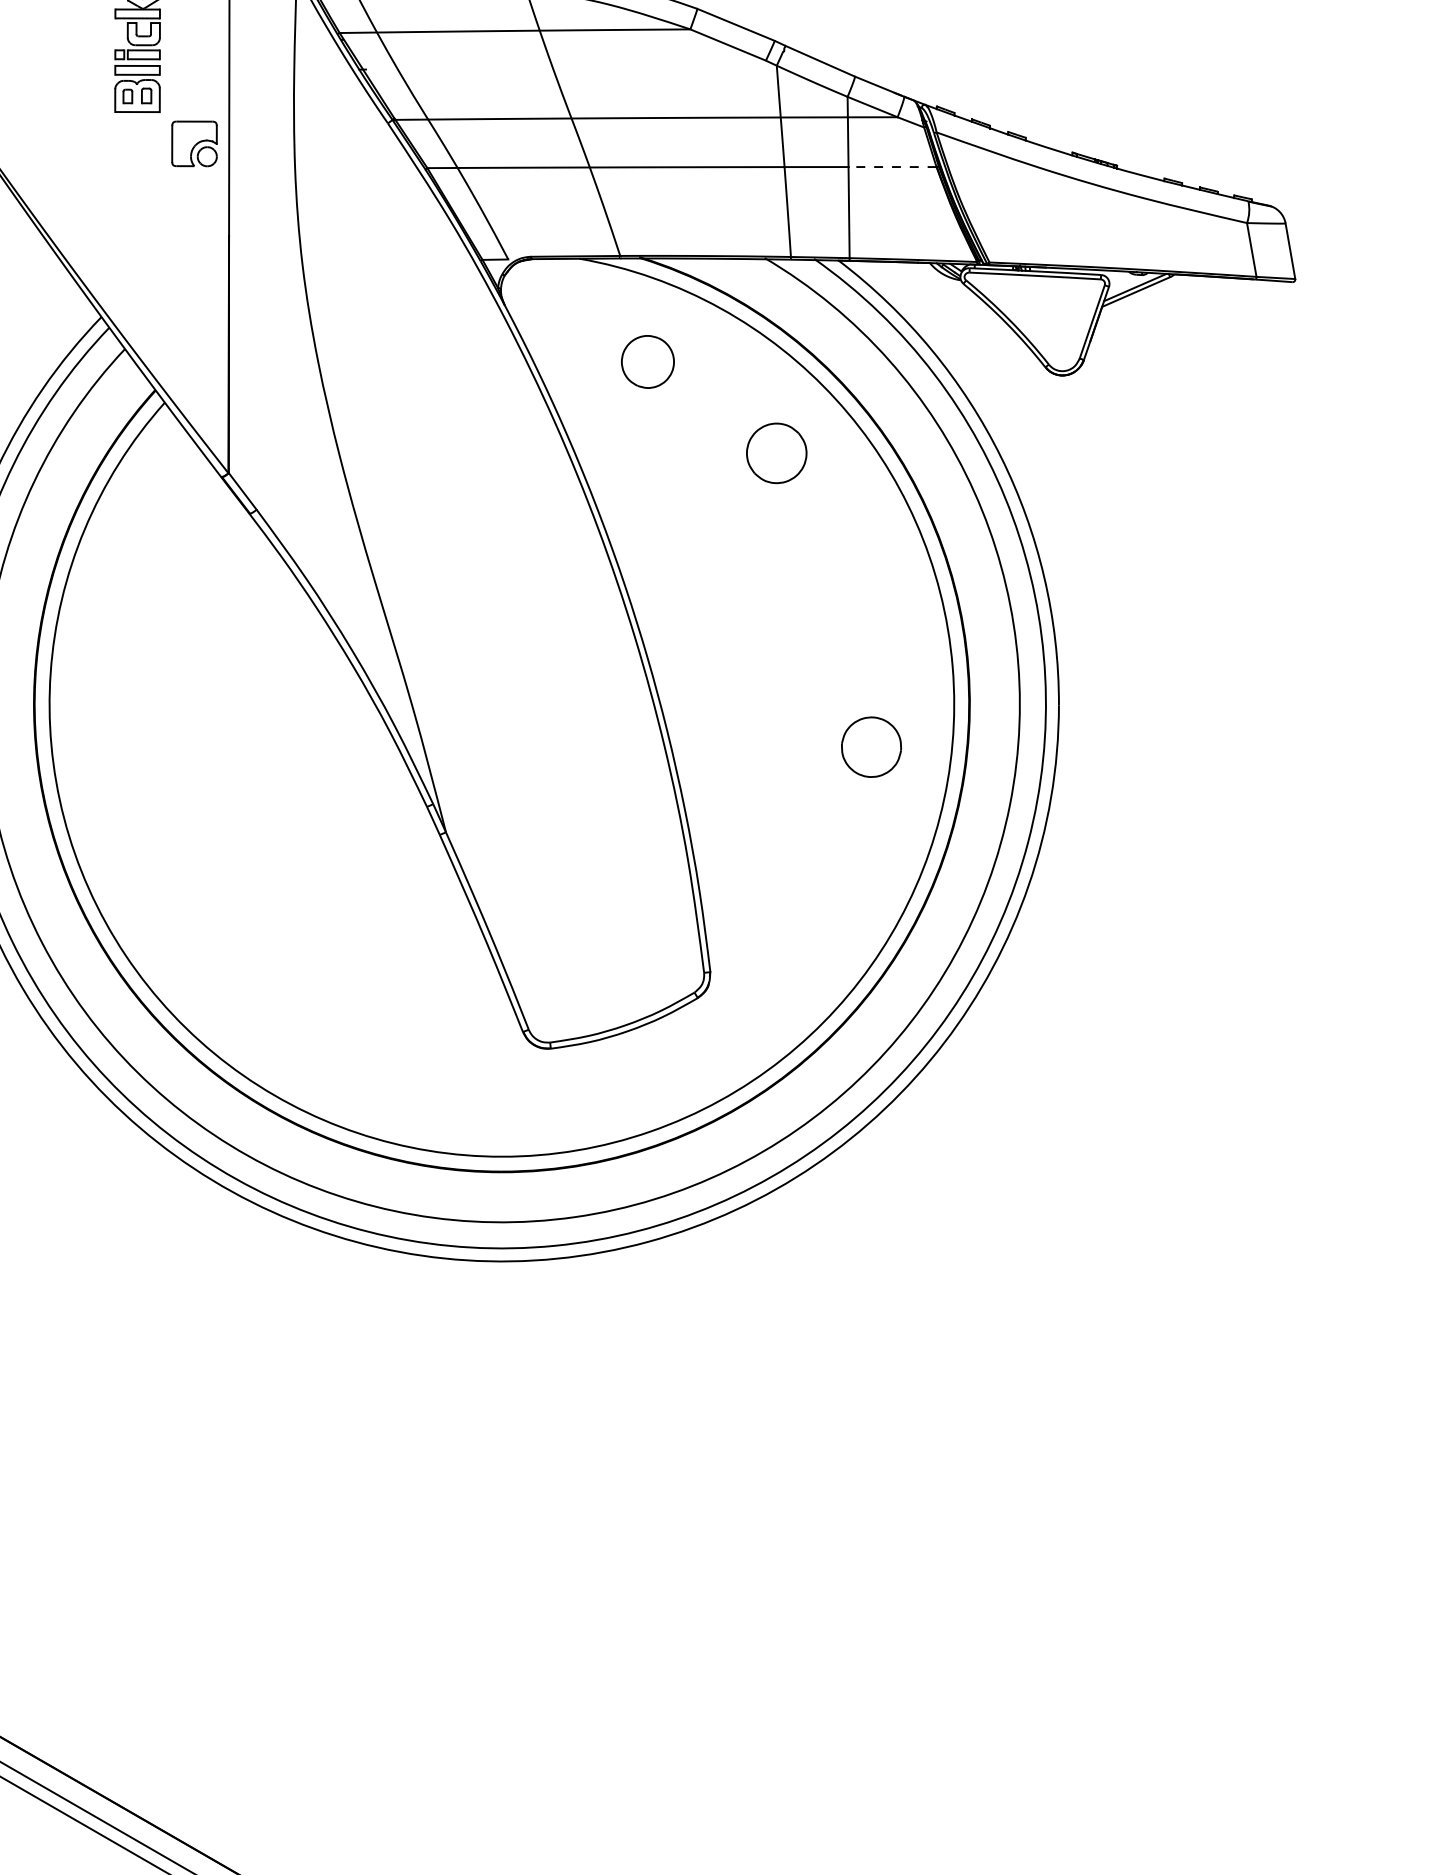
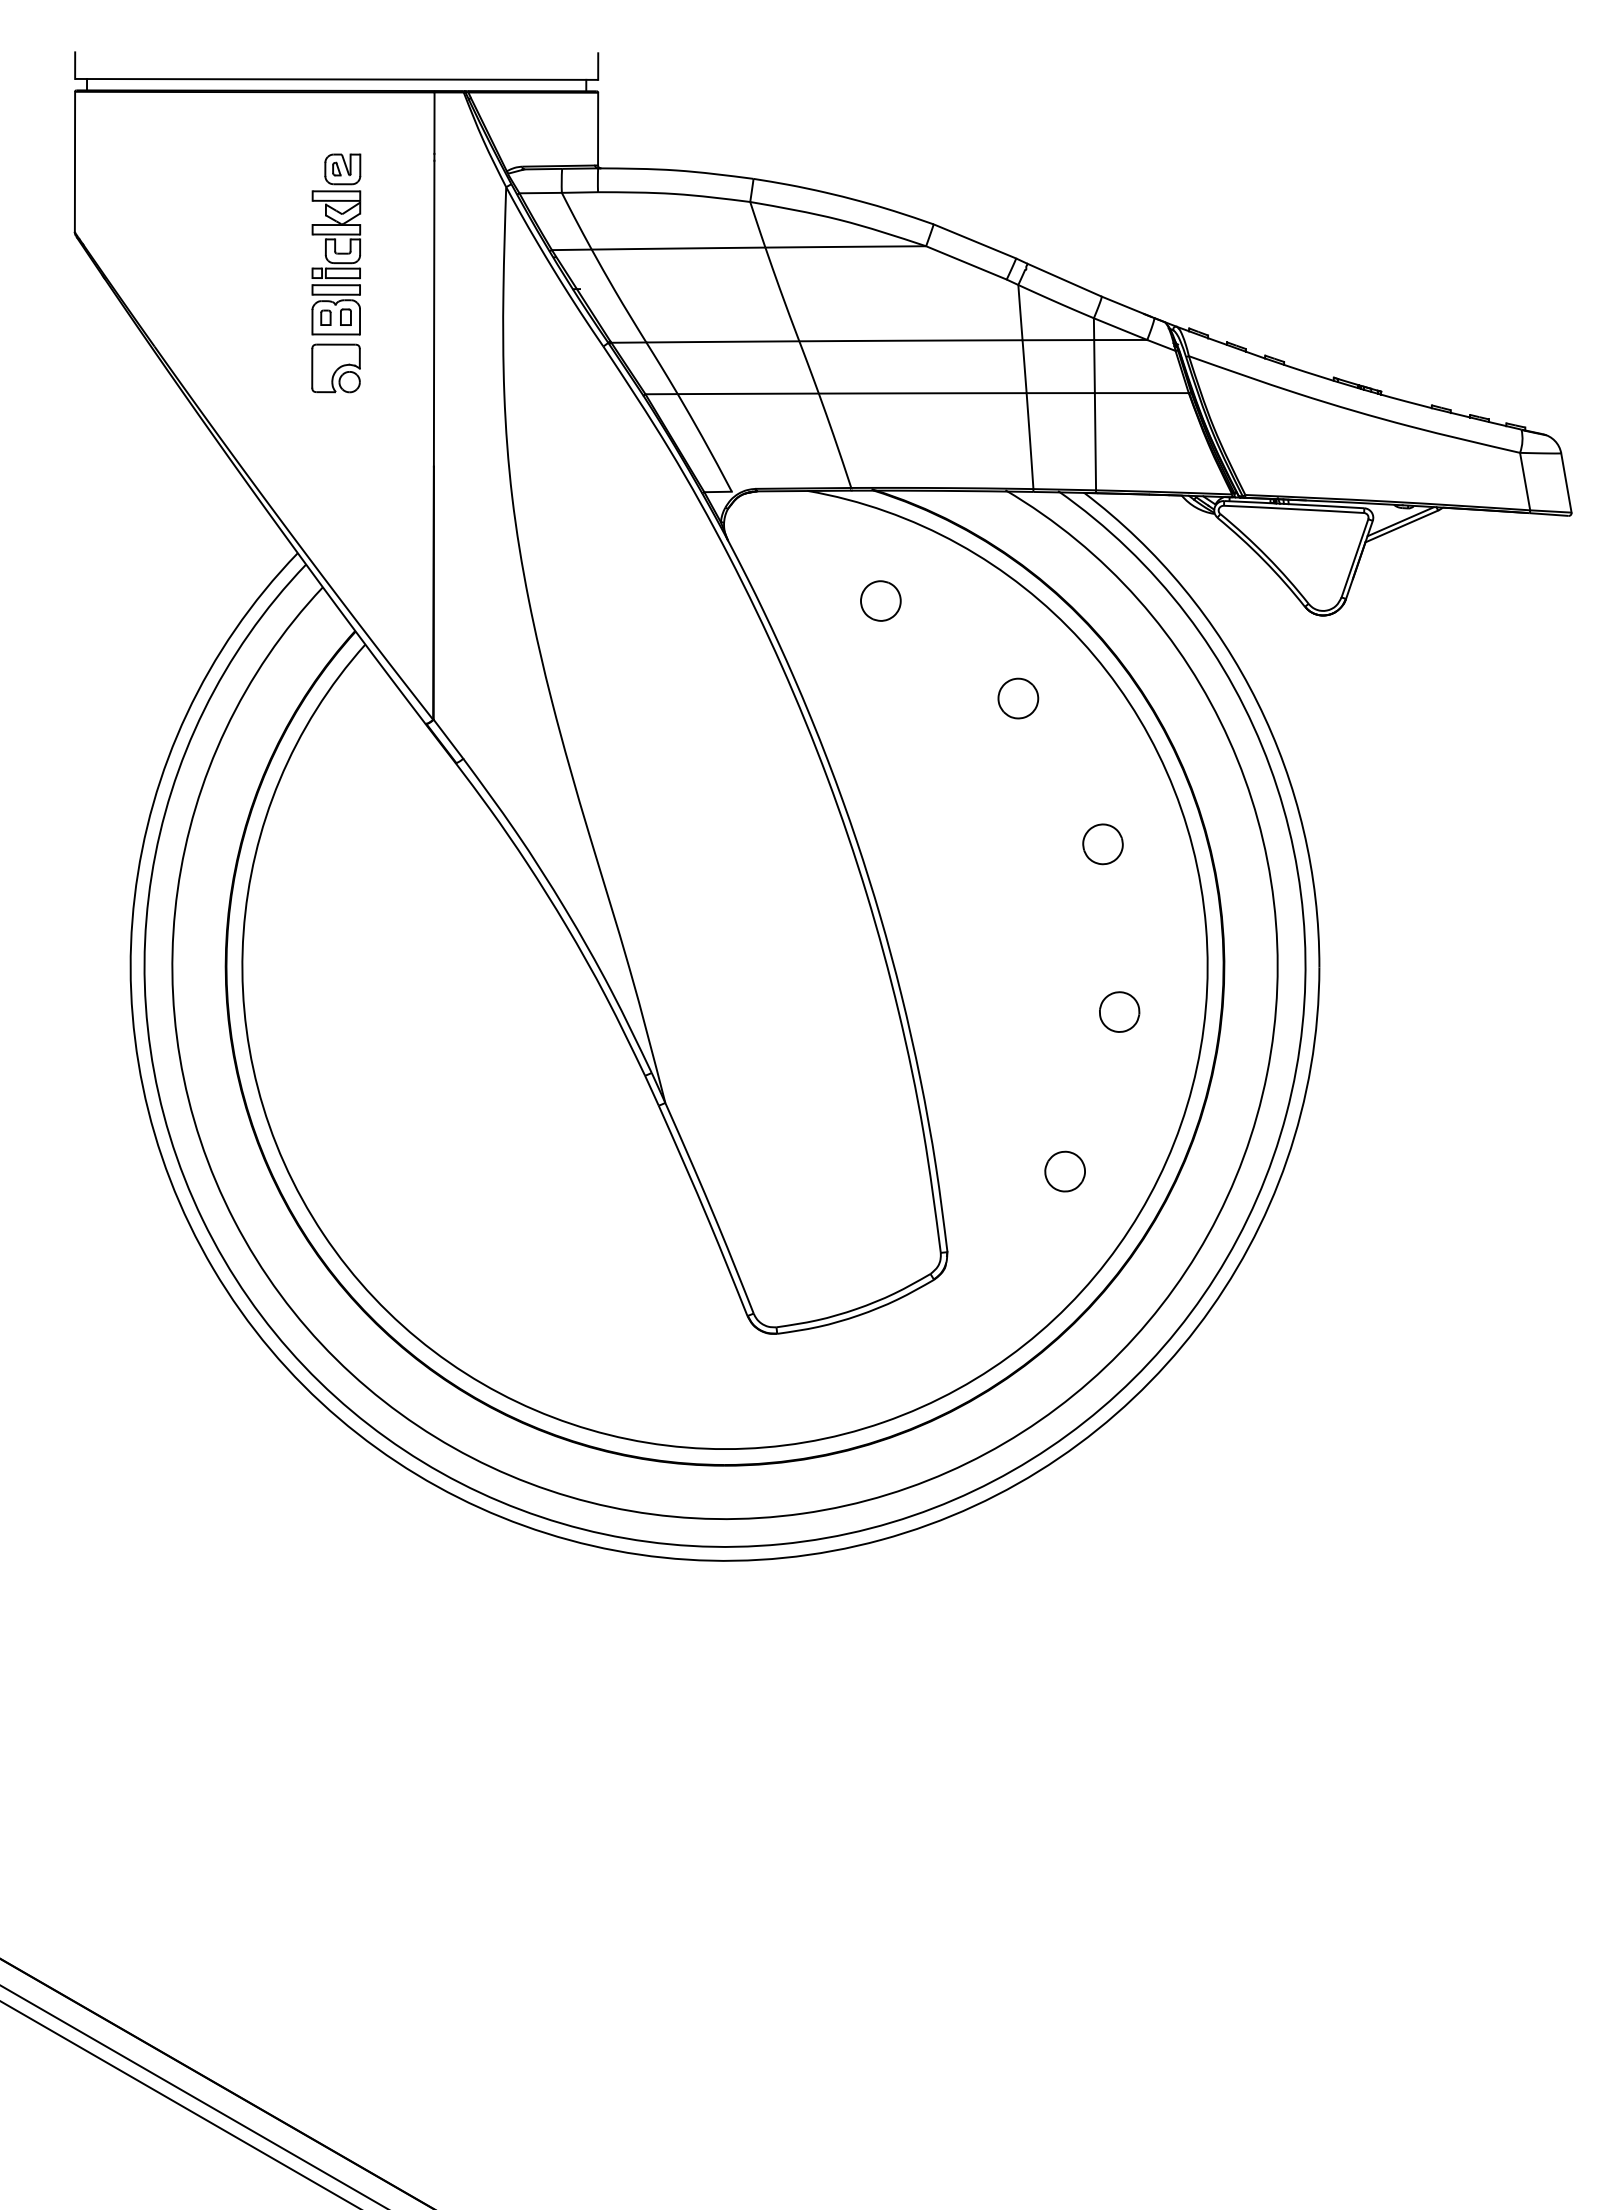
part: (194, 143) -> (335, 368), moved
line: (892, 167) -> (1141, 393), dashed -> solid
part: (647, 361) -> (880, 600), size x0.71
part: (776, 453) -> (1018, 698), size x0.62
part: (855, 590) -> (1102, 844), added
part: (871, 746) -> (1119, 1011), size x0.62
part: (820, 896) -> (1064, 1171), added

